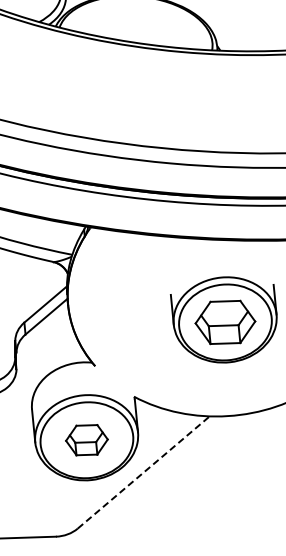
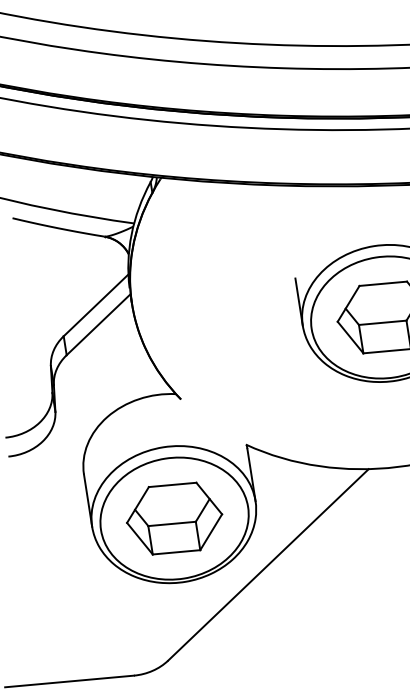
part: (86, 439) -> (173, 517), size x1.43
line: (143, 472) -> (268, 564), dashed -> solid

